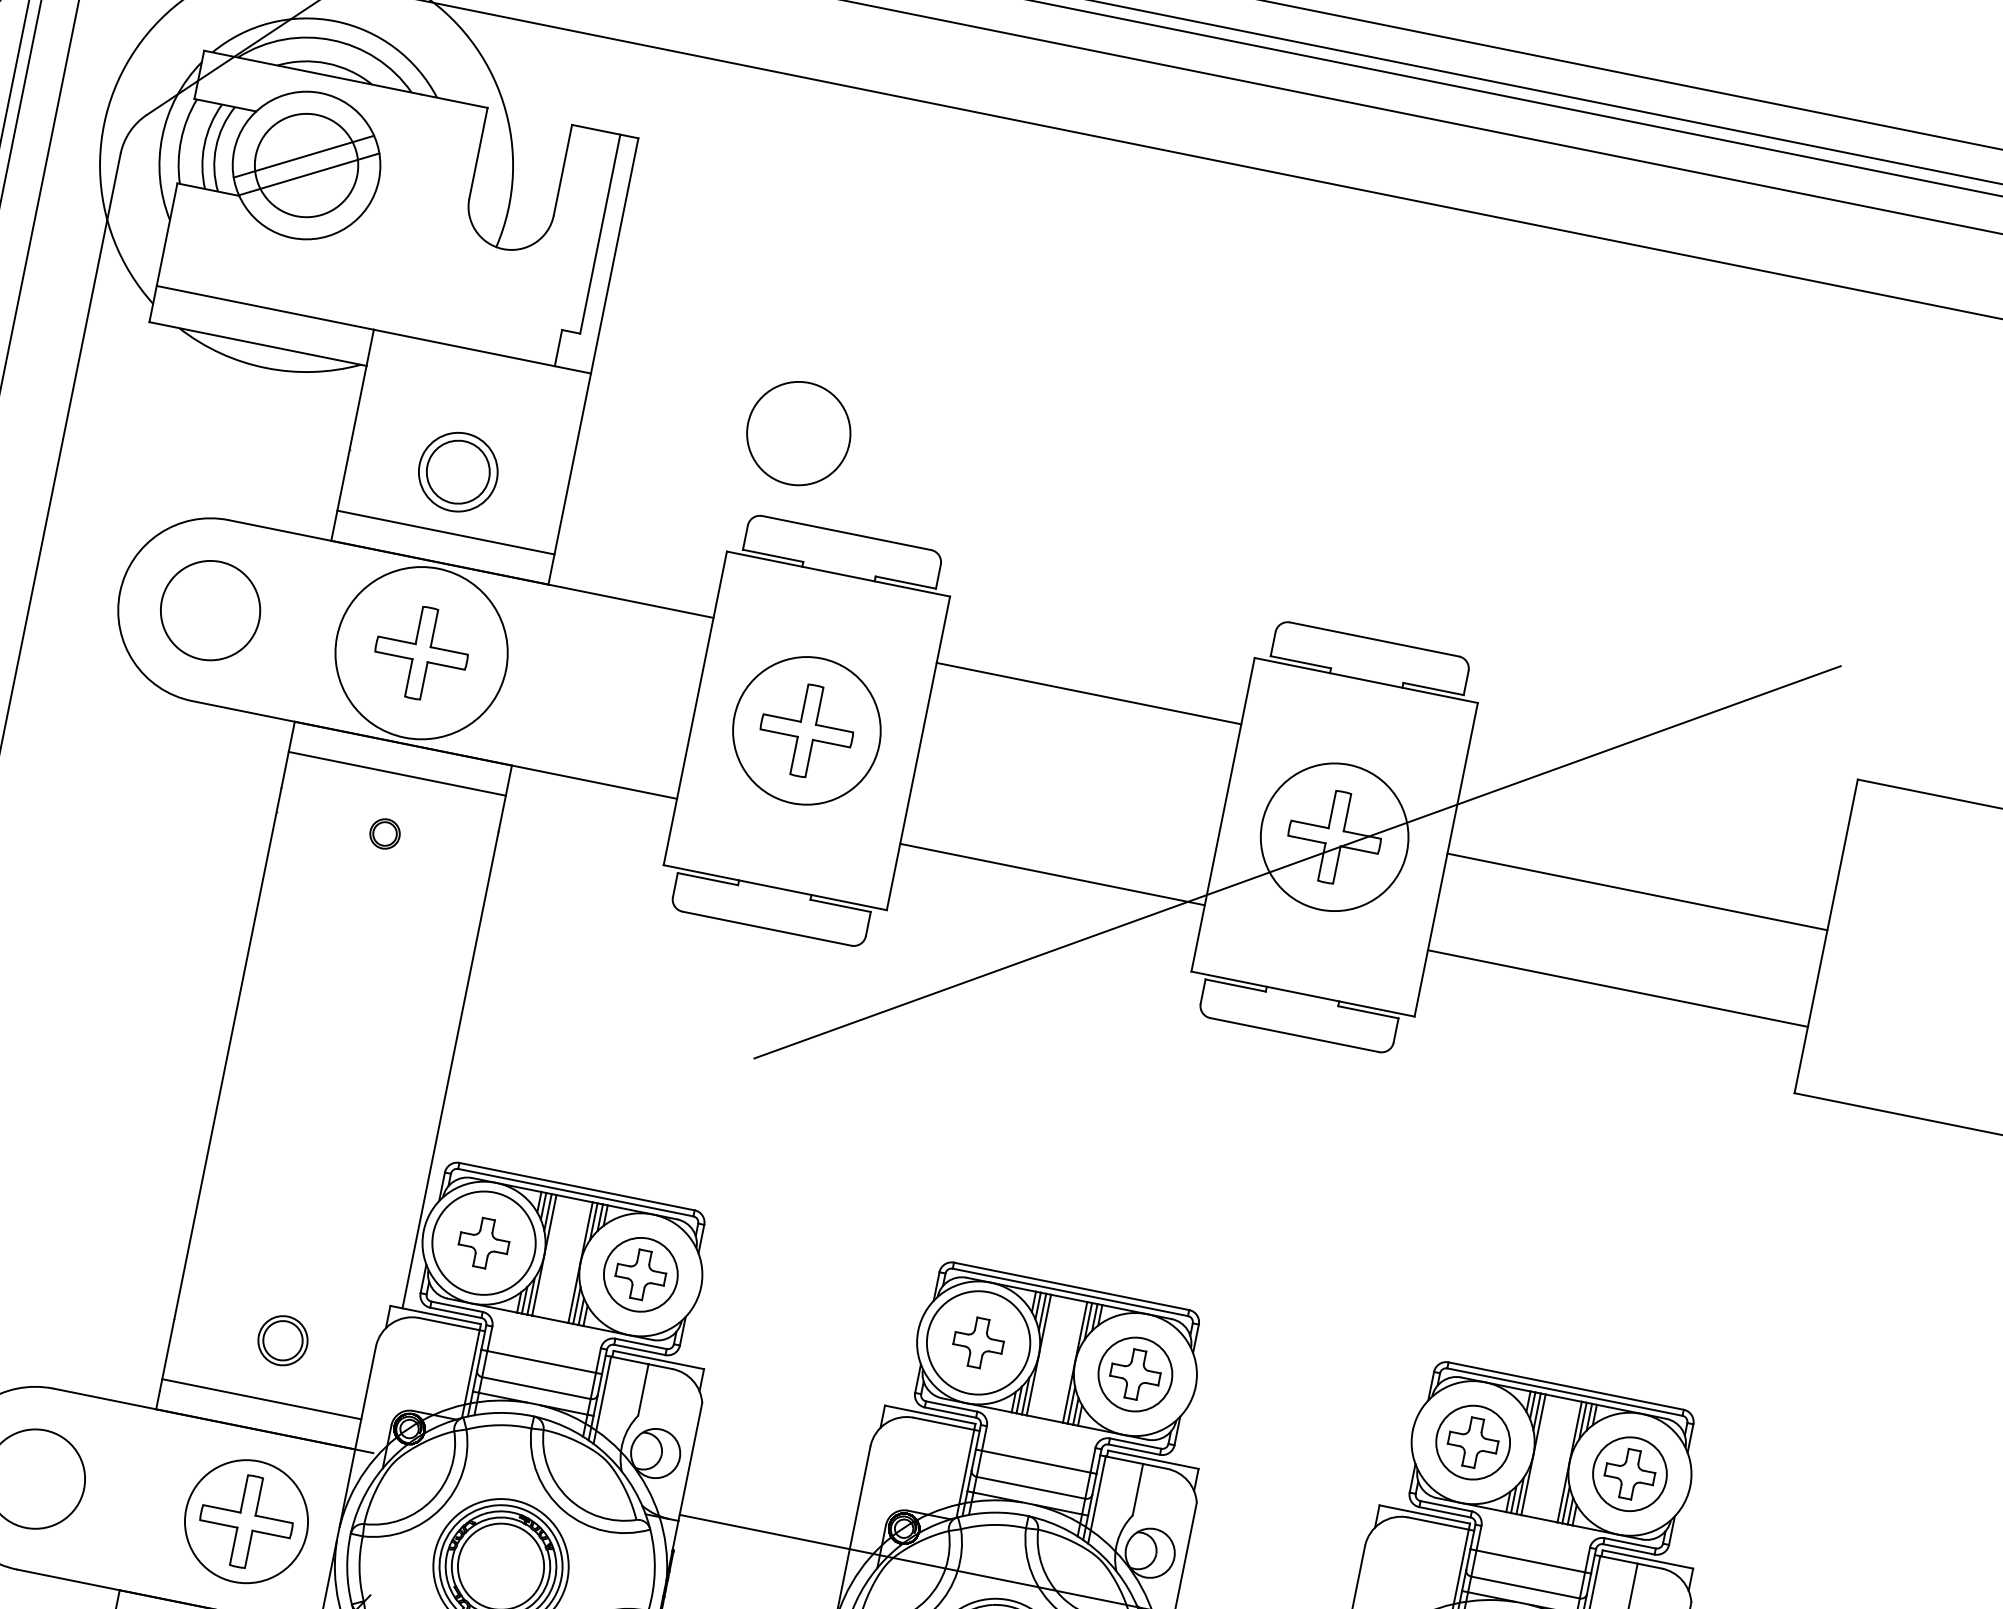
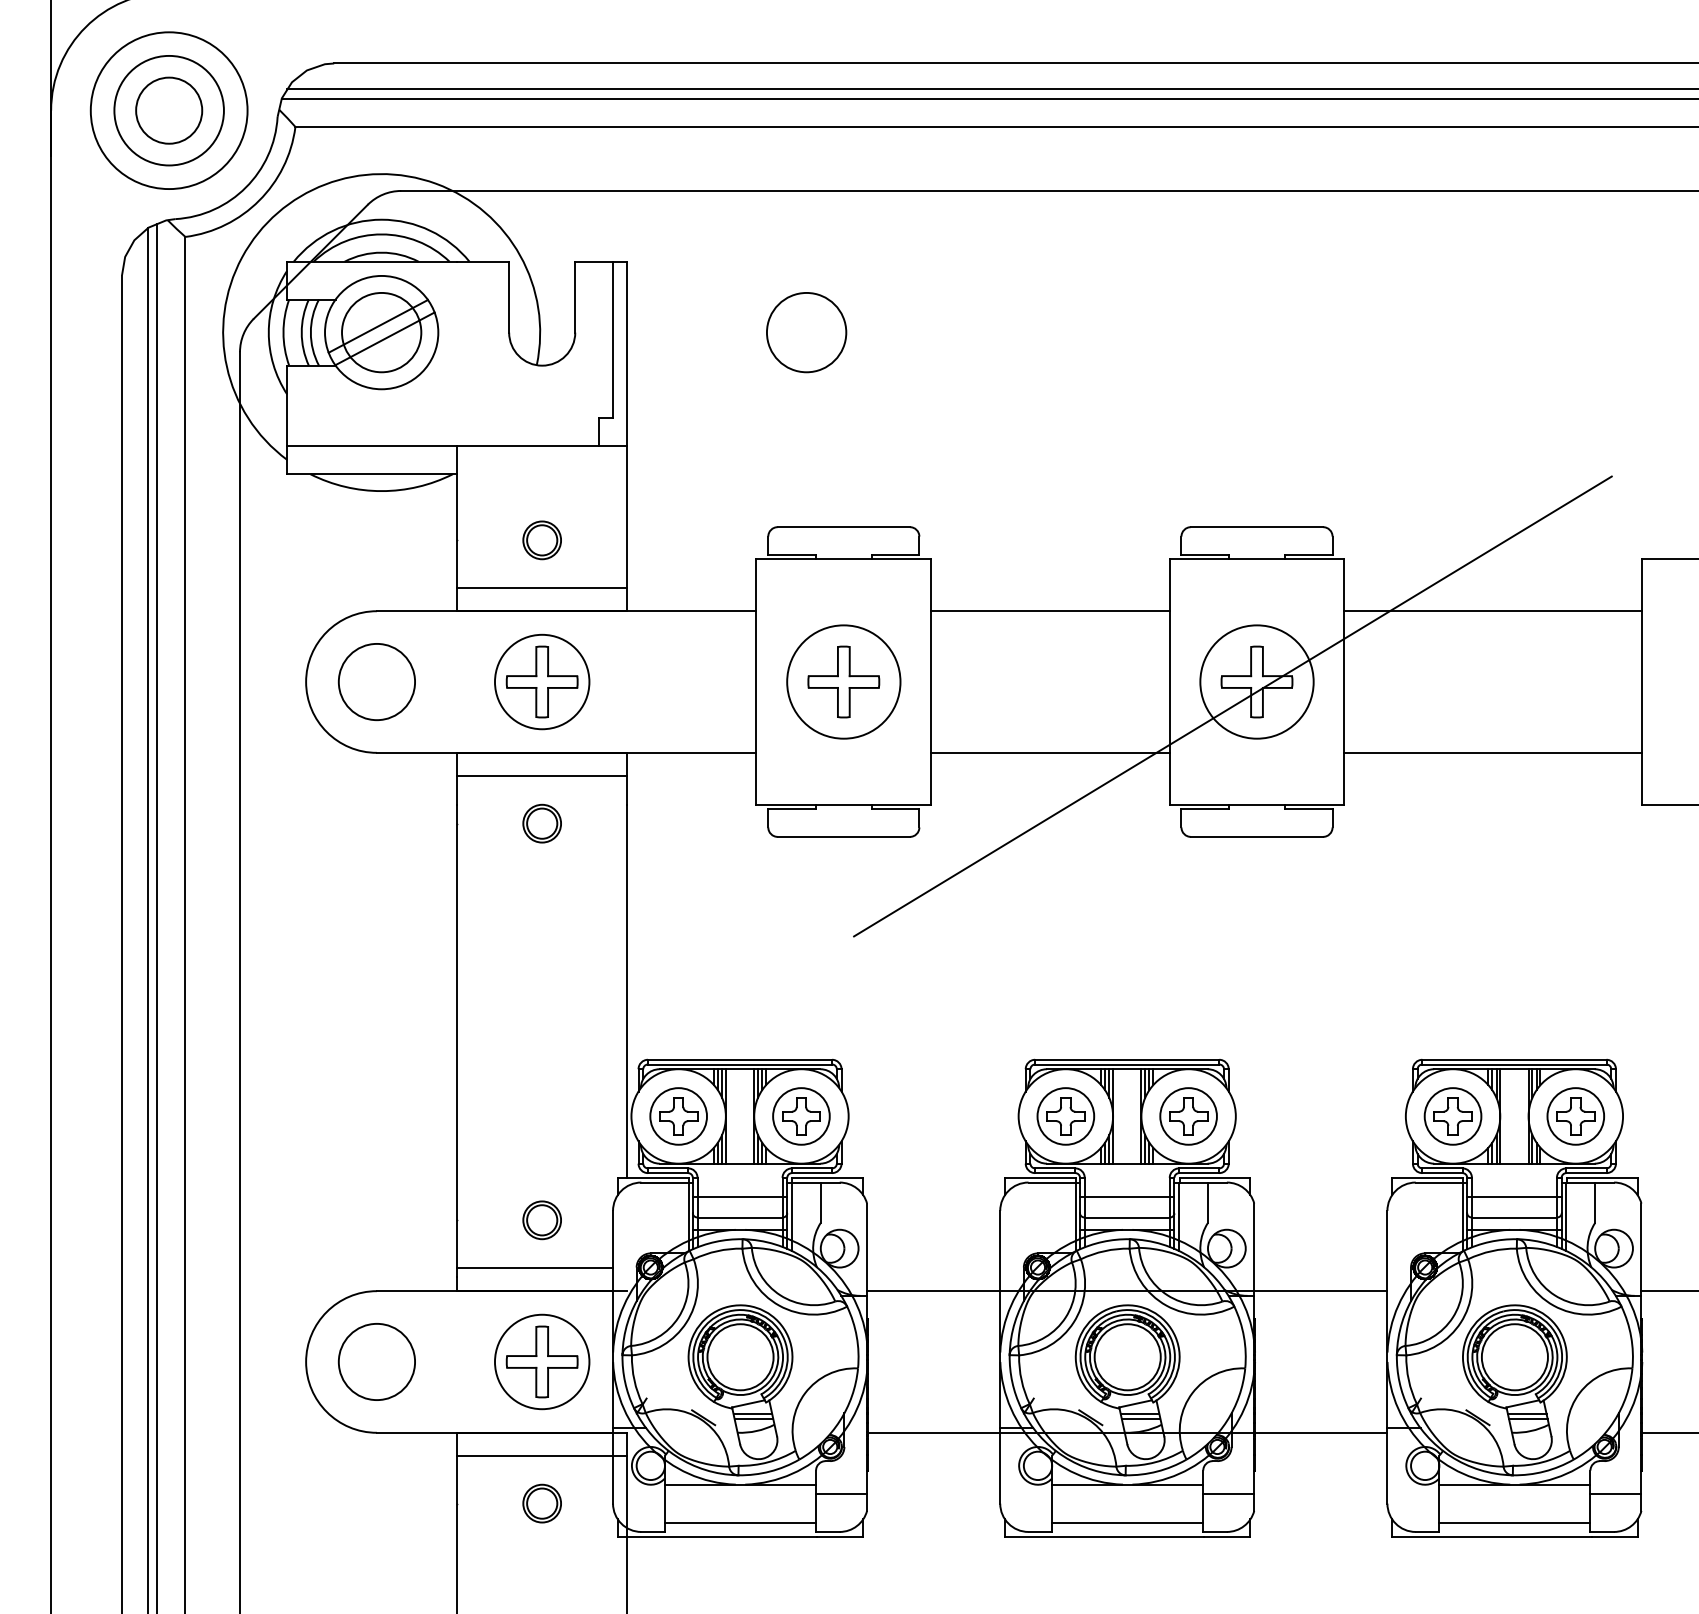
circle: (798, 433) -> (806, 332), moved
part: (457, 472) -> (541, 540), size x0.62
circle: (420, 652) -> (541, 681), size x0.71
part: (384, 833) -> (541, 823), size x1.67
line: (1636, 892) -> (1492, 611), moved
circle: (483, 1243) -> (678, 1116), size x0.71
circle: (978, 1342) -> (1065, 1116), size x0.71

